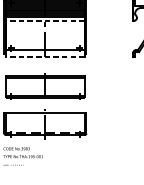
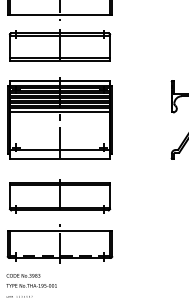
line: (44, 20) -> (59, 112), dashed -> solid
line: (44, 56) -> (59, 158), dashed -> solid

